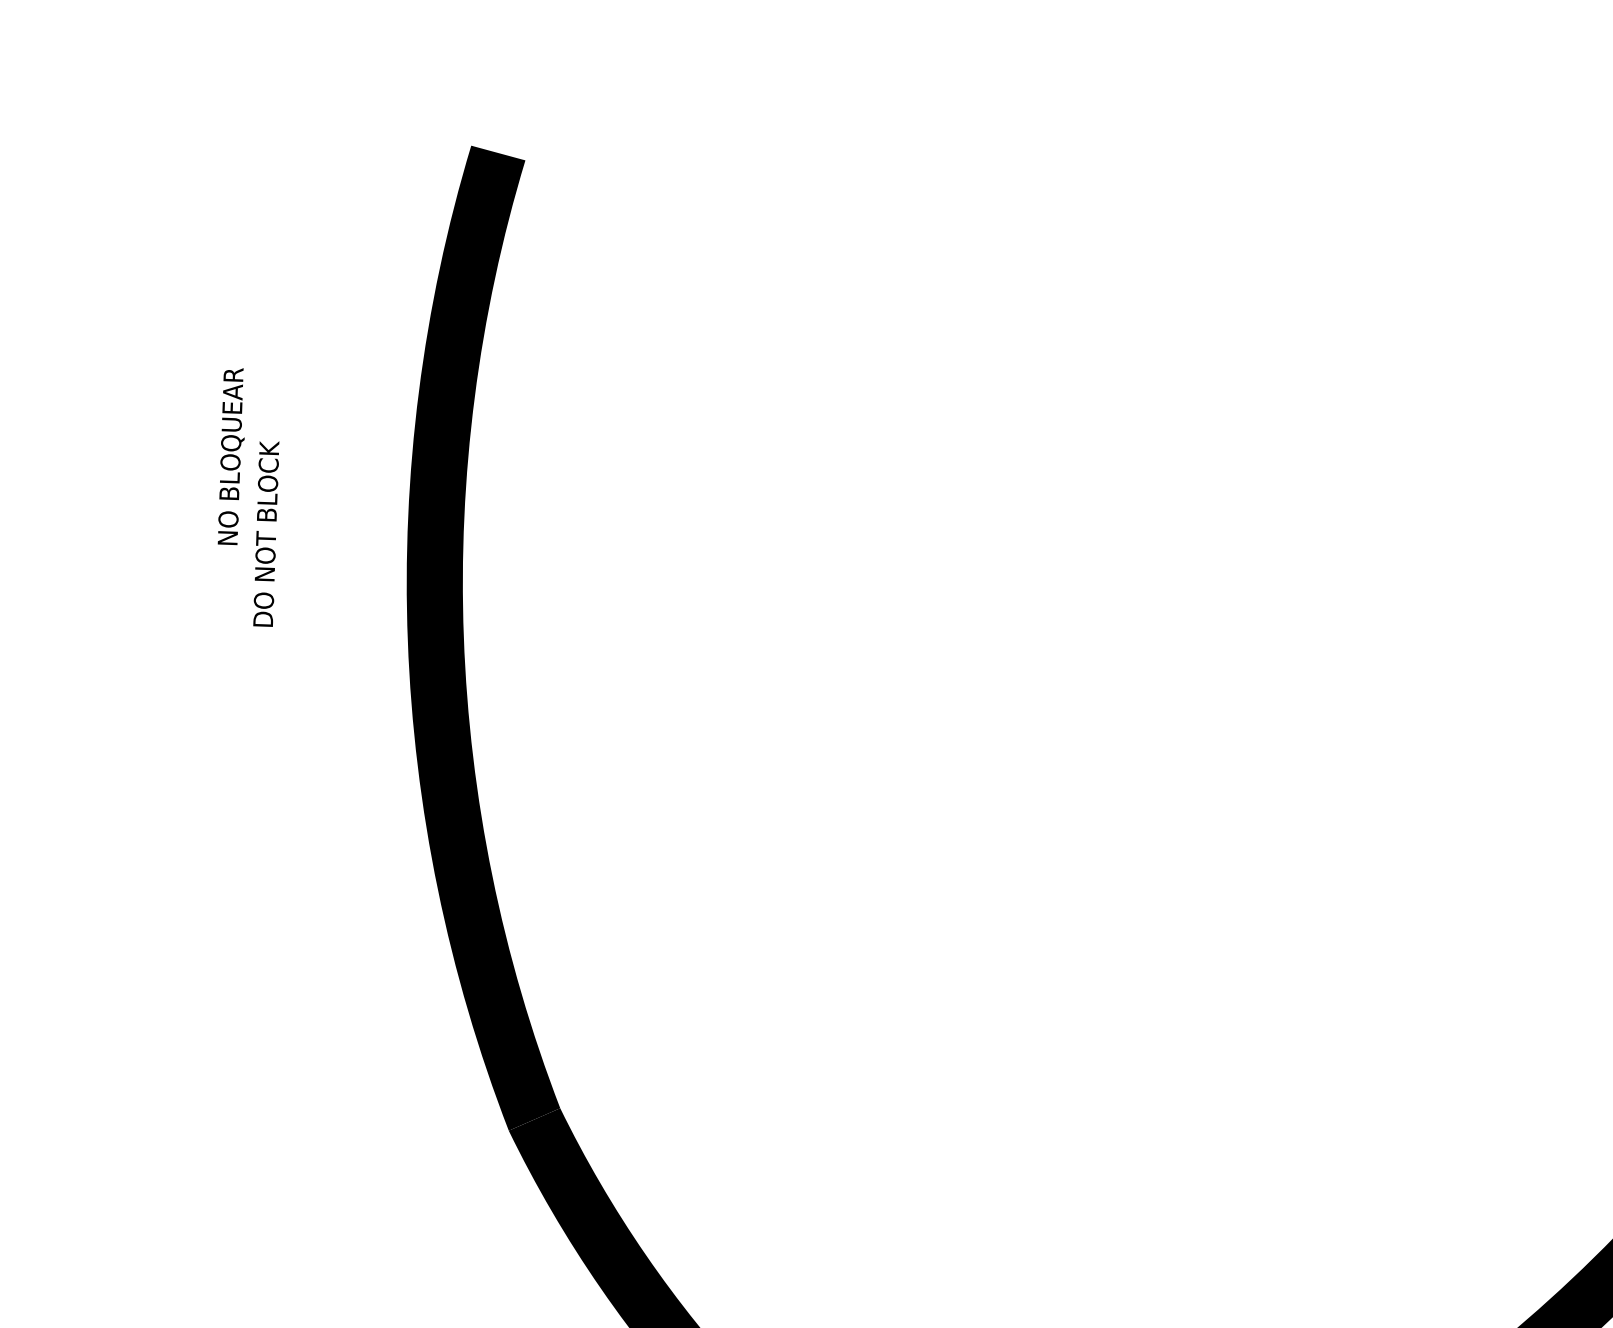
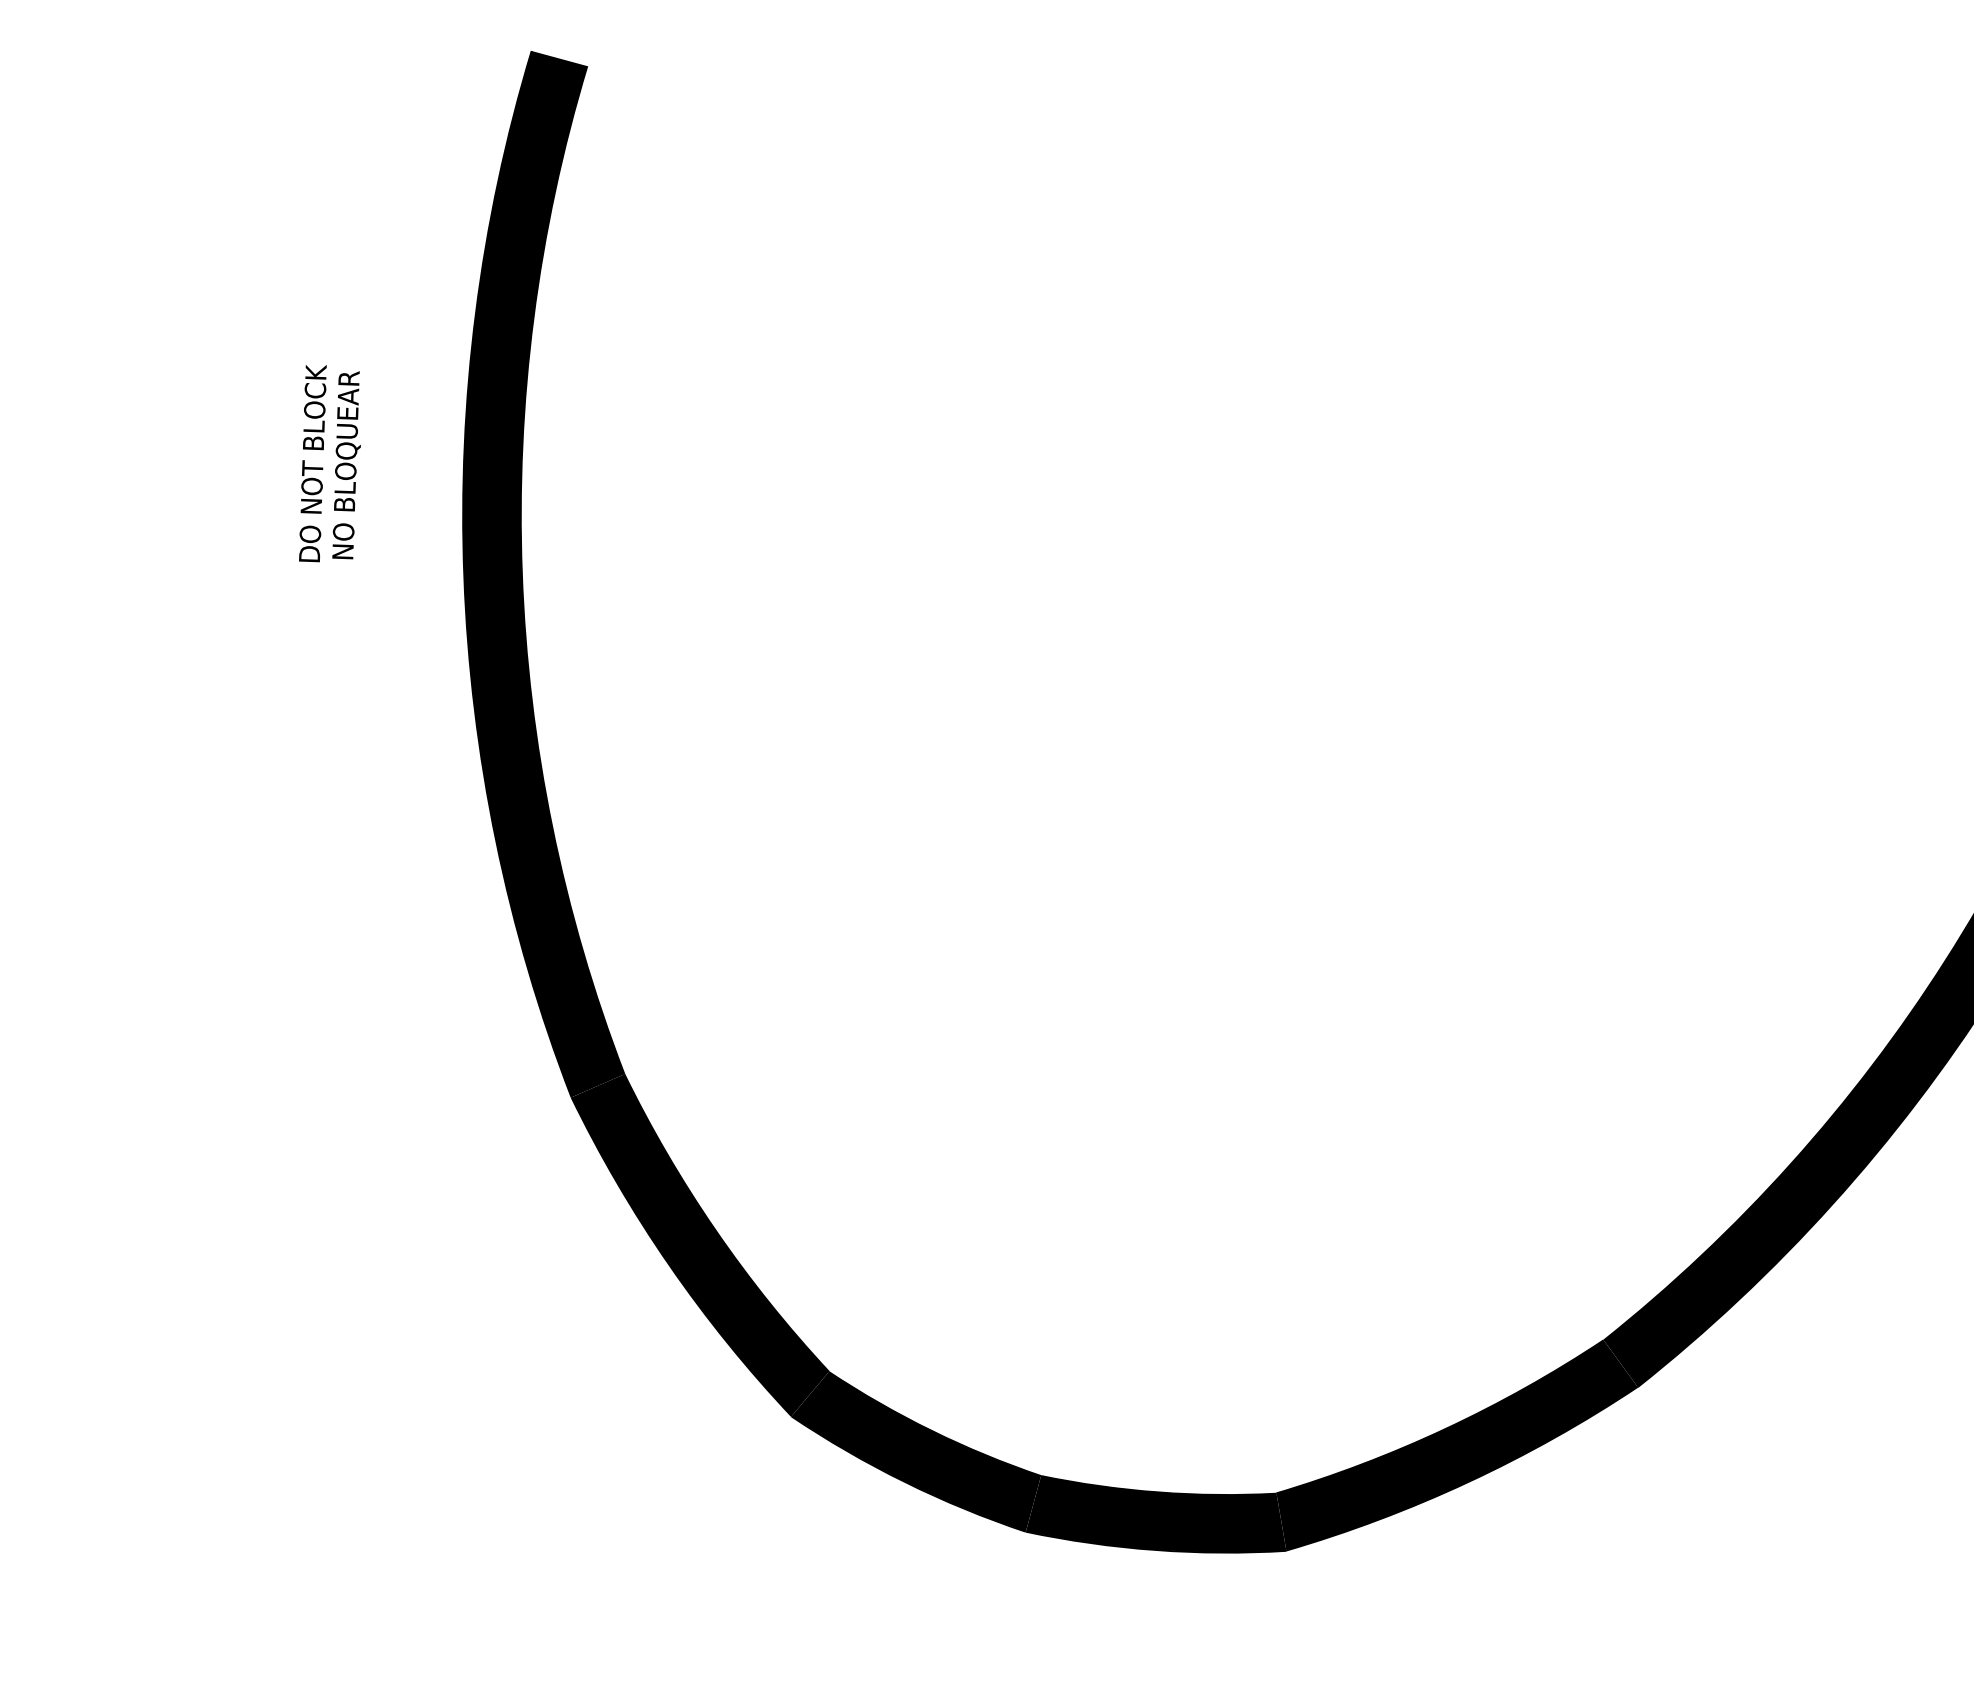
text: (231, 456) -> (346, 465), moved

